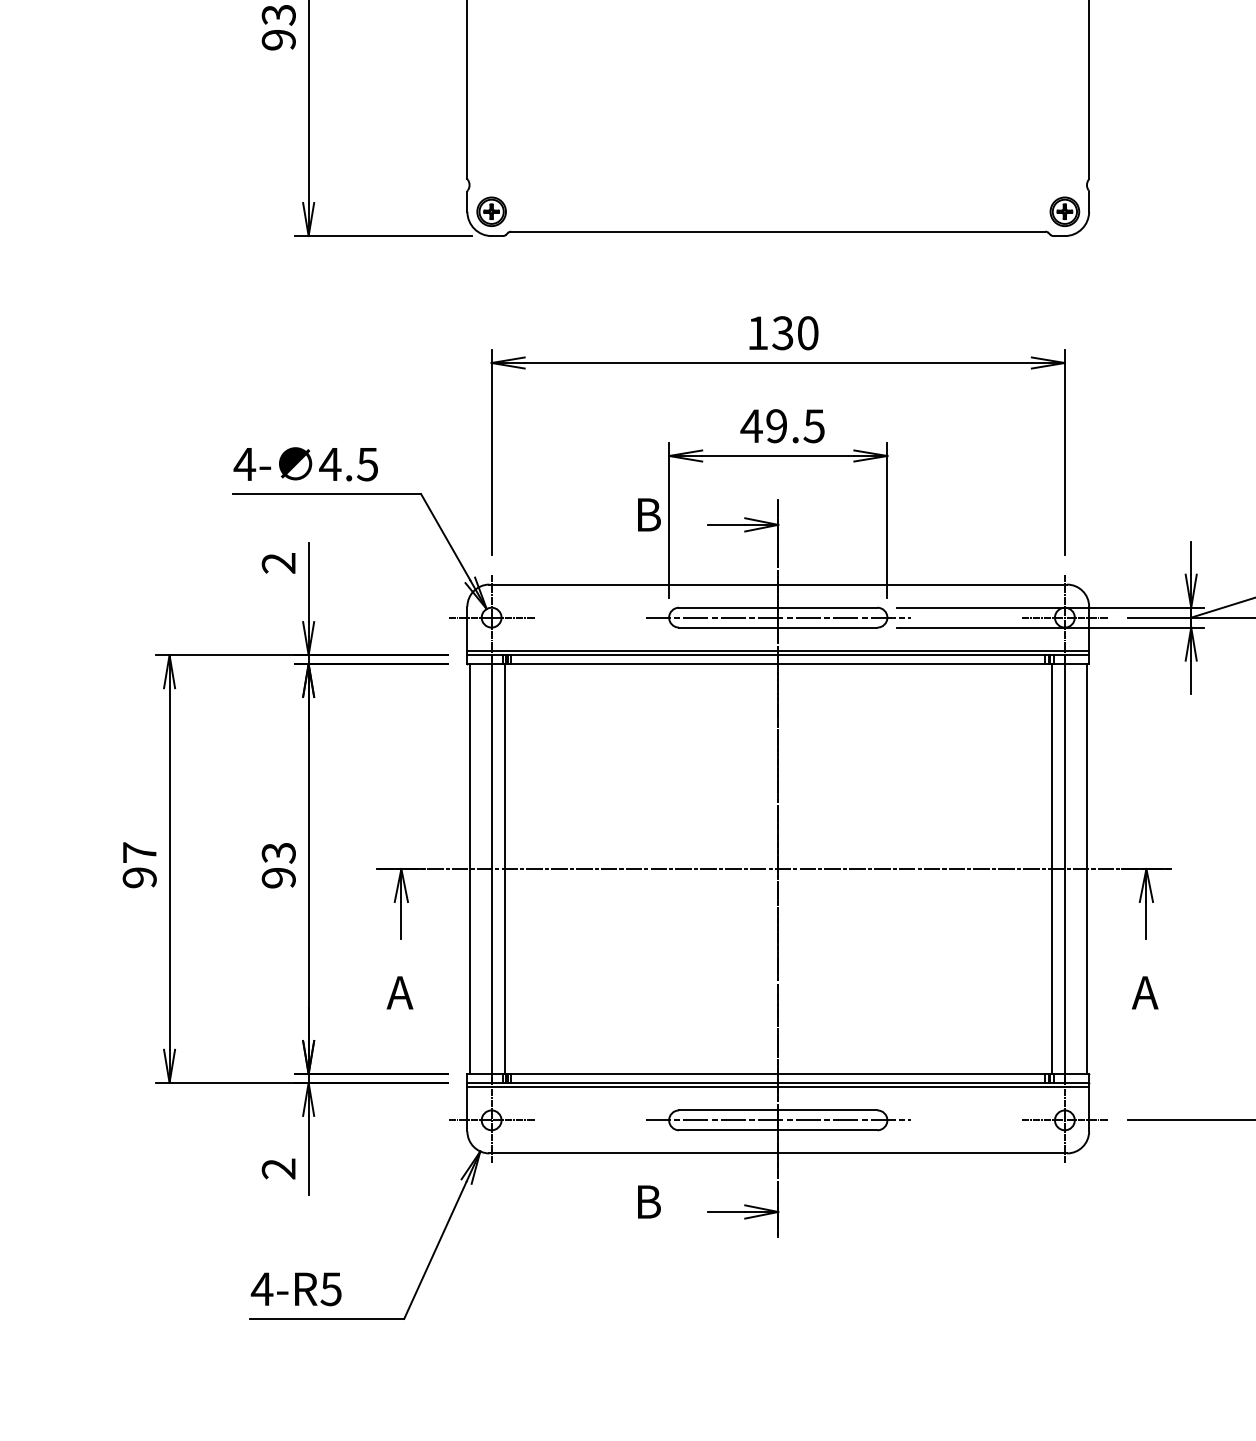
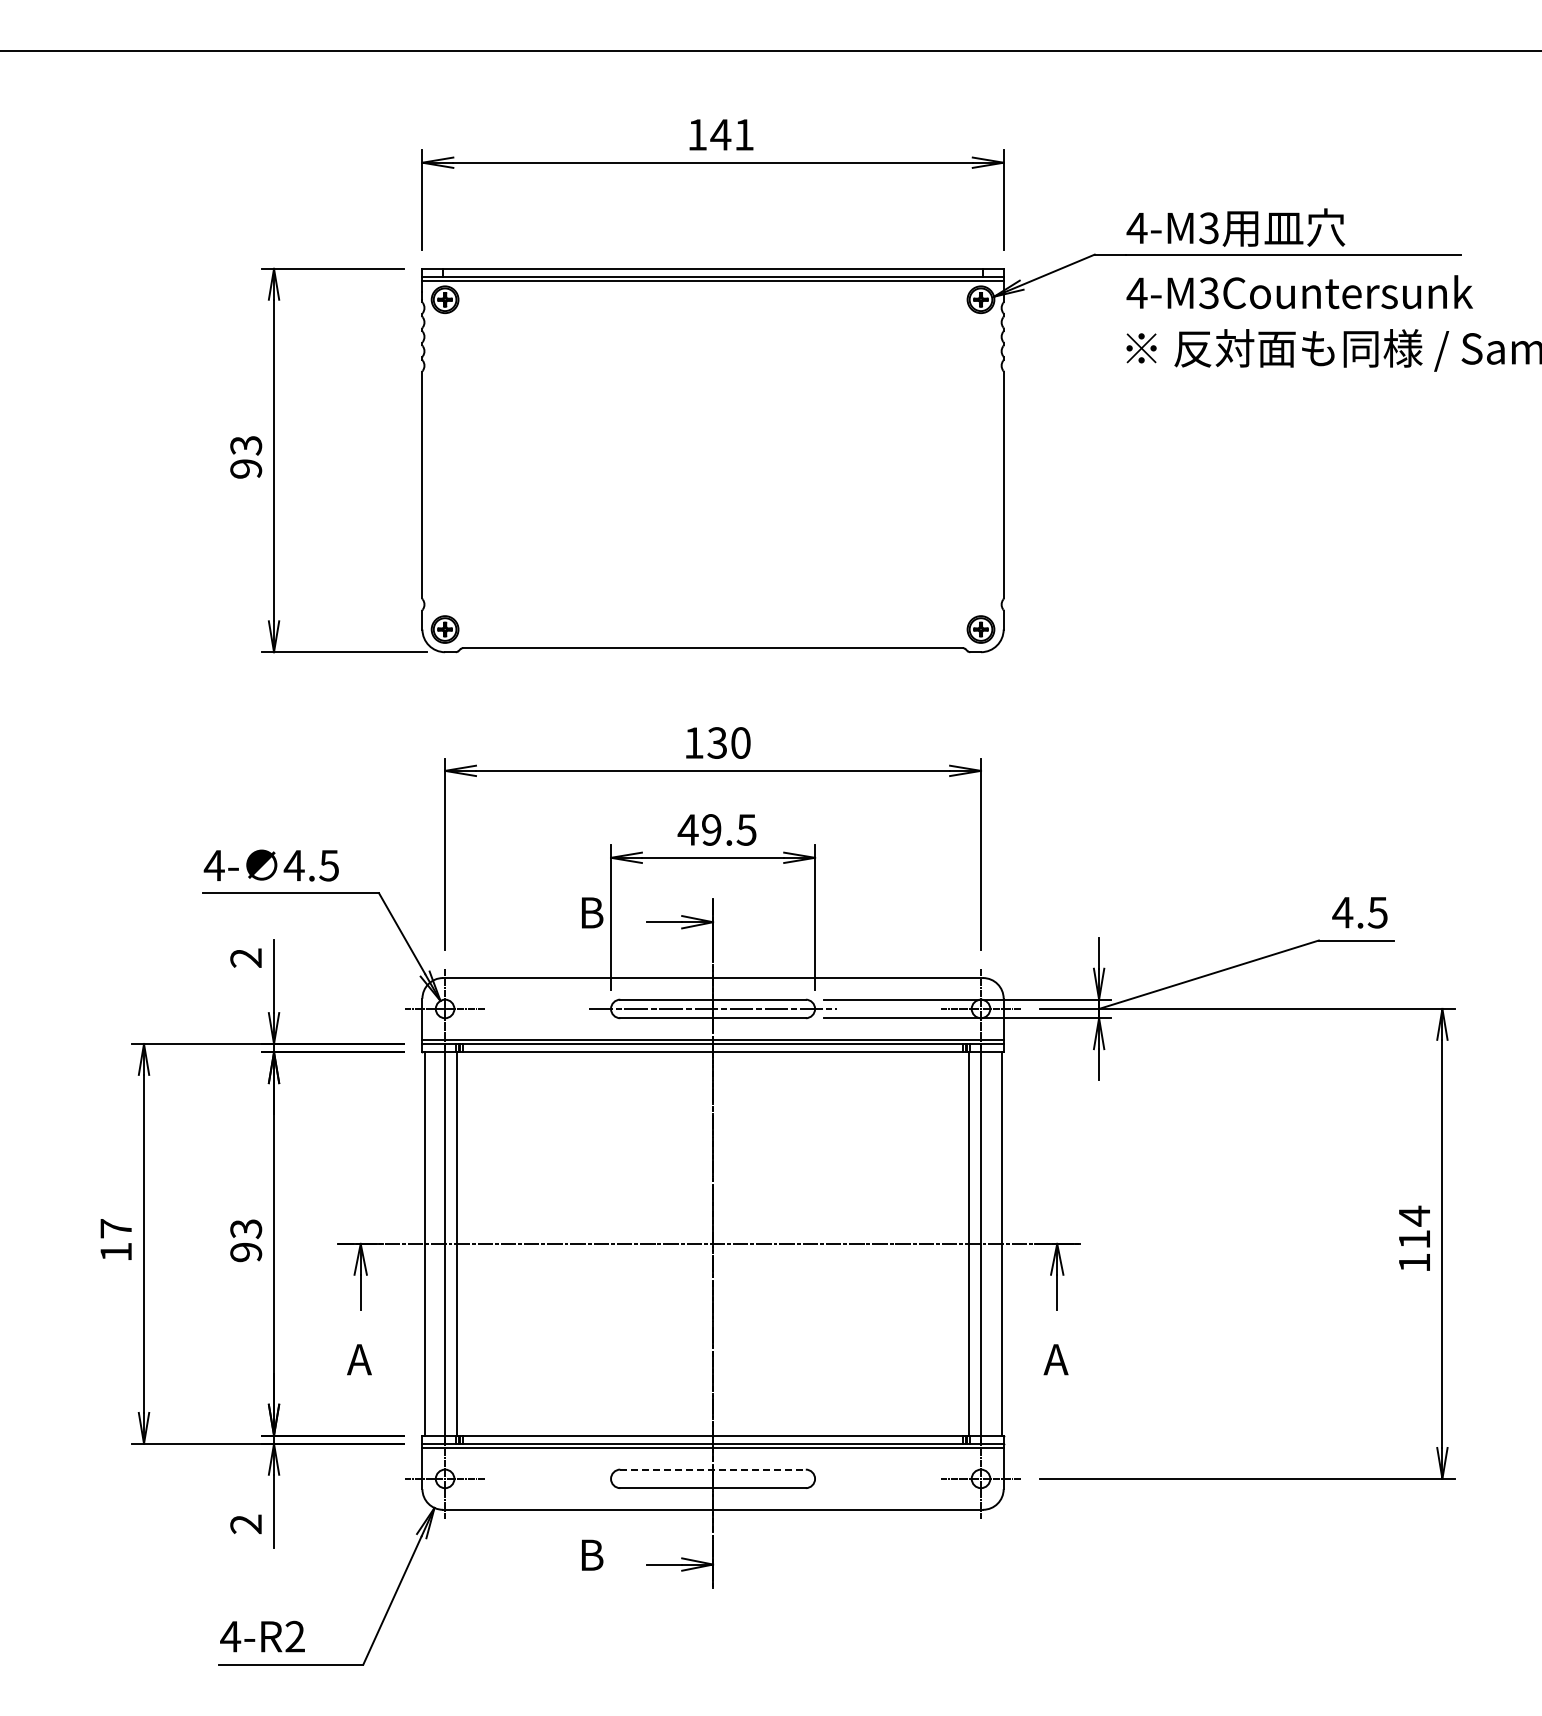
text: (140, 877) -> (116, 1251), 97 -> 17
line: (778, 1110) -> (713, 1469), solid -> dashed
line: (777, 1119) -> (712, 1478), removed
text: (330, 1288) -> (294, 1636), 4-R5 -> 4-R2

